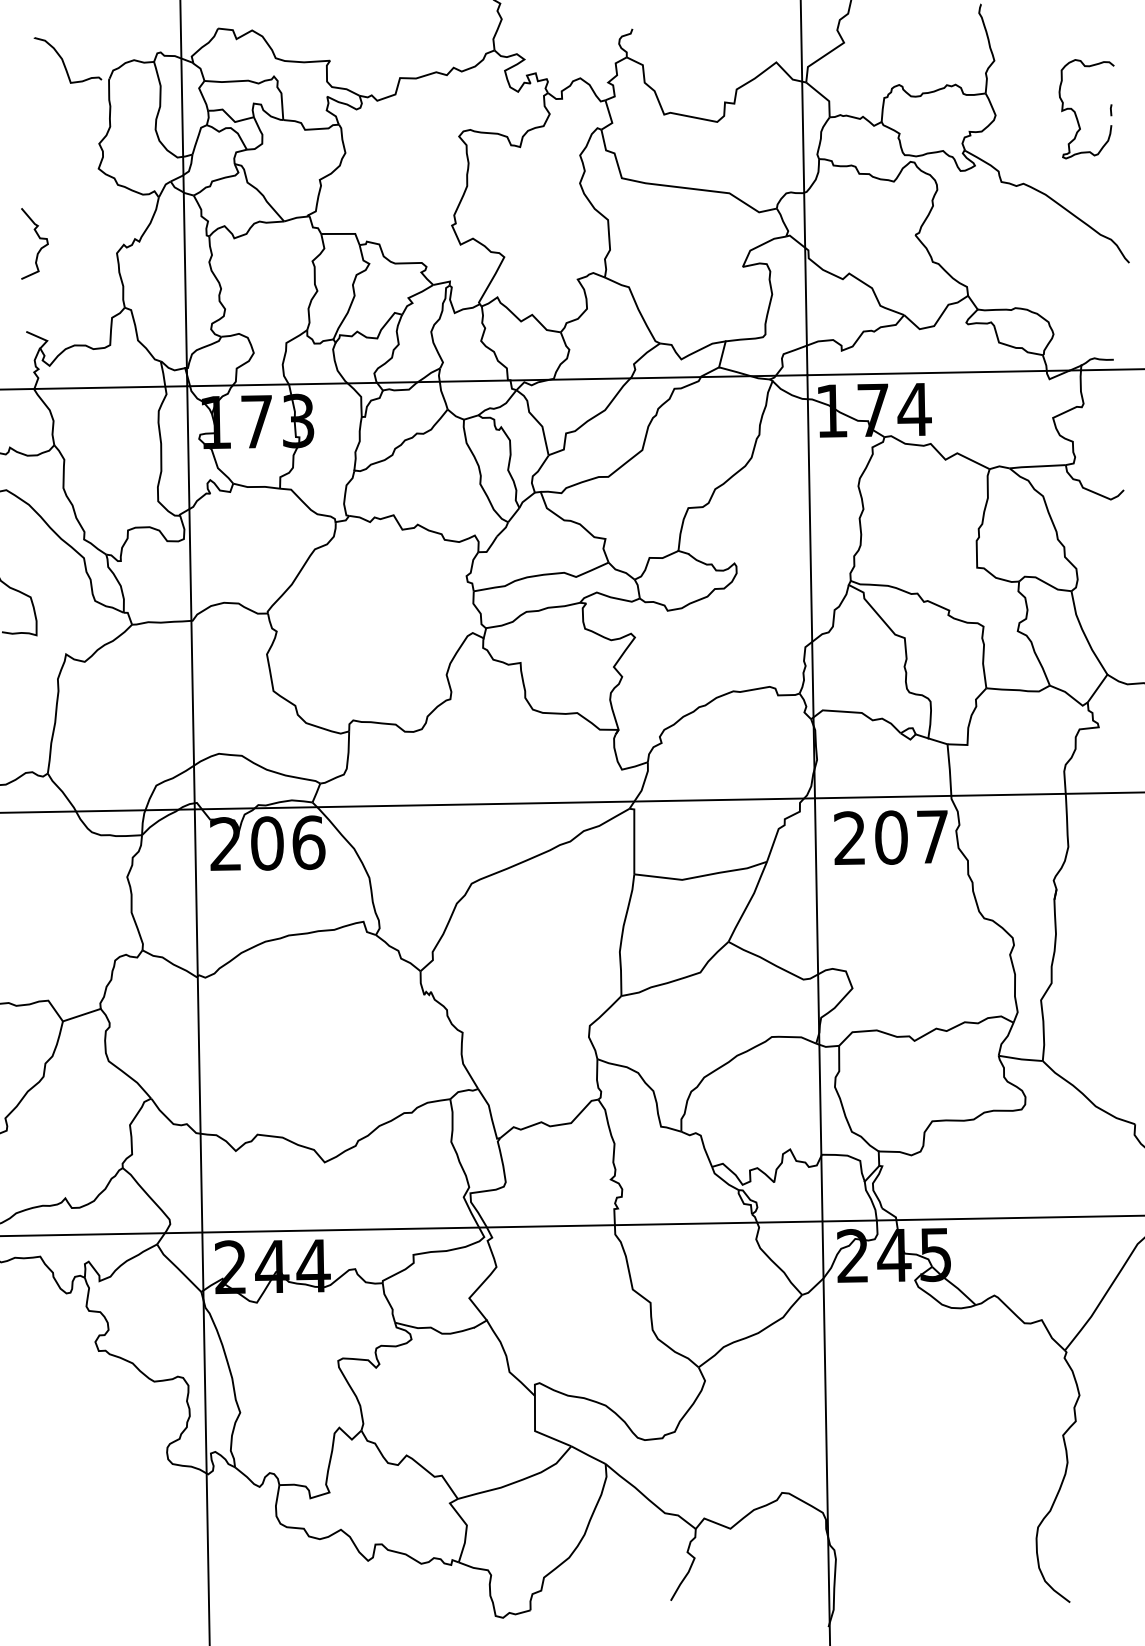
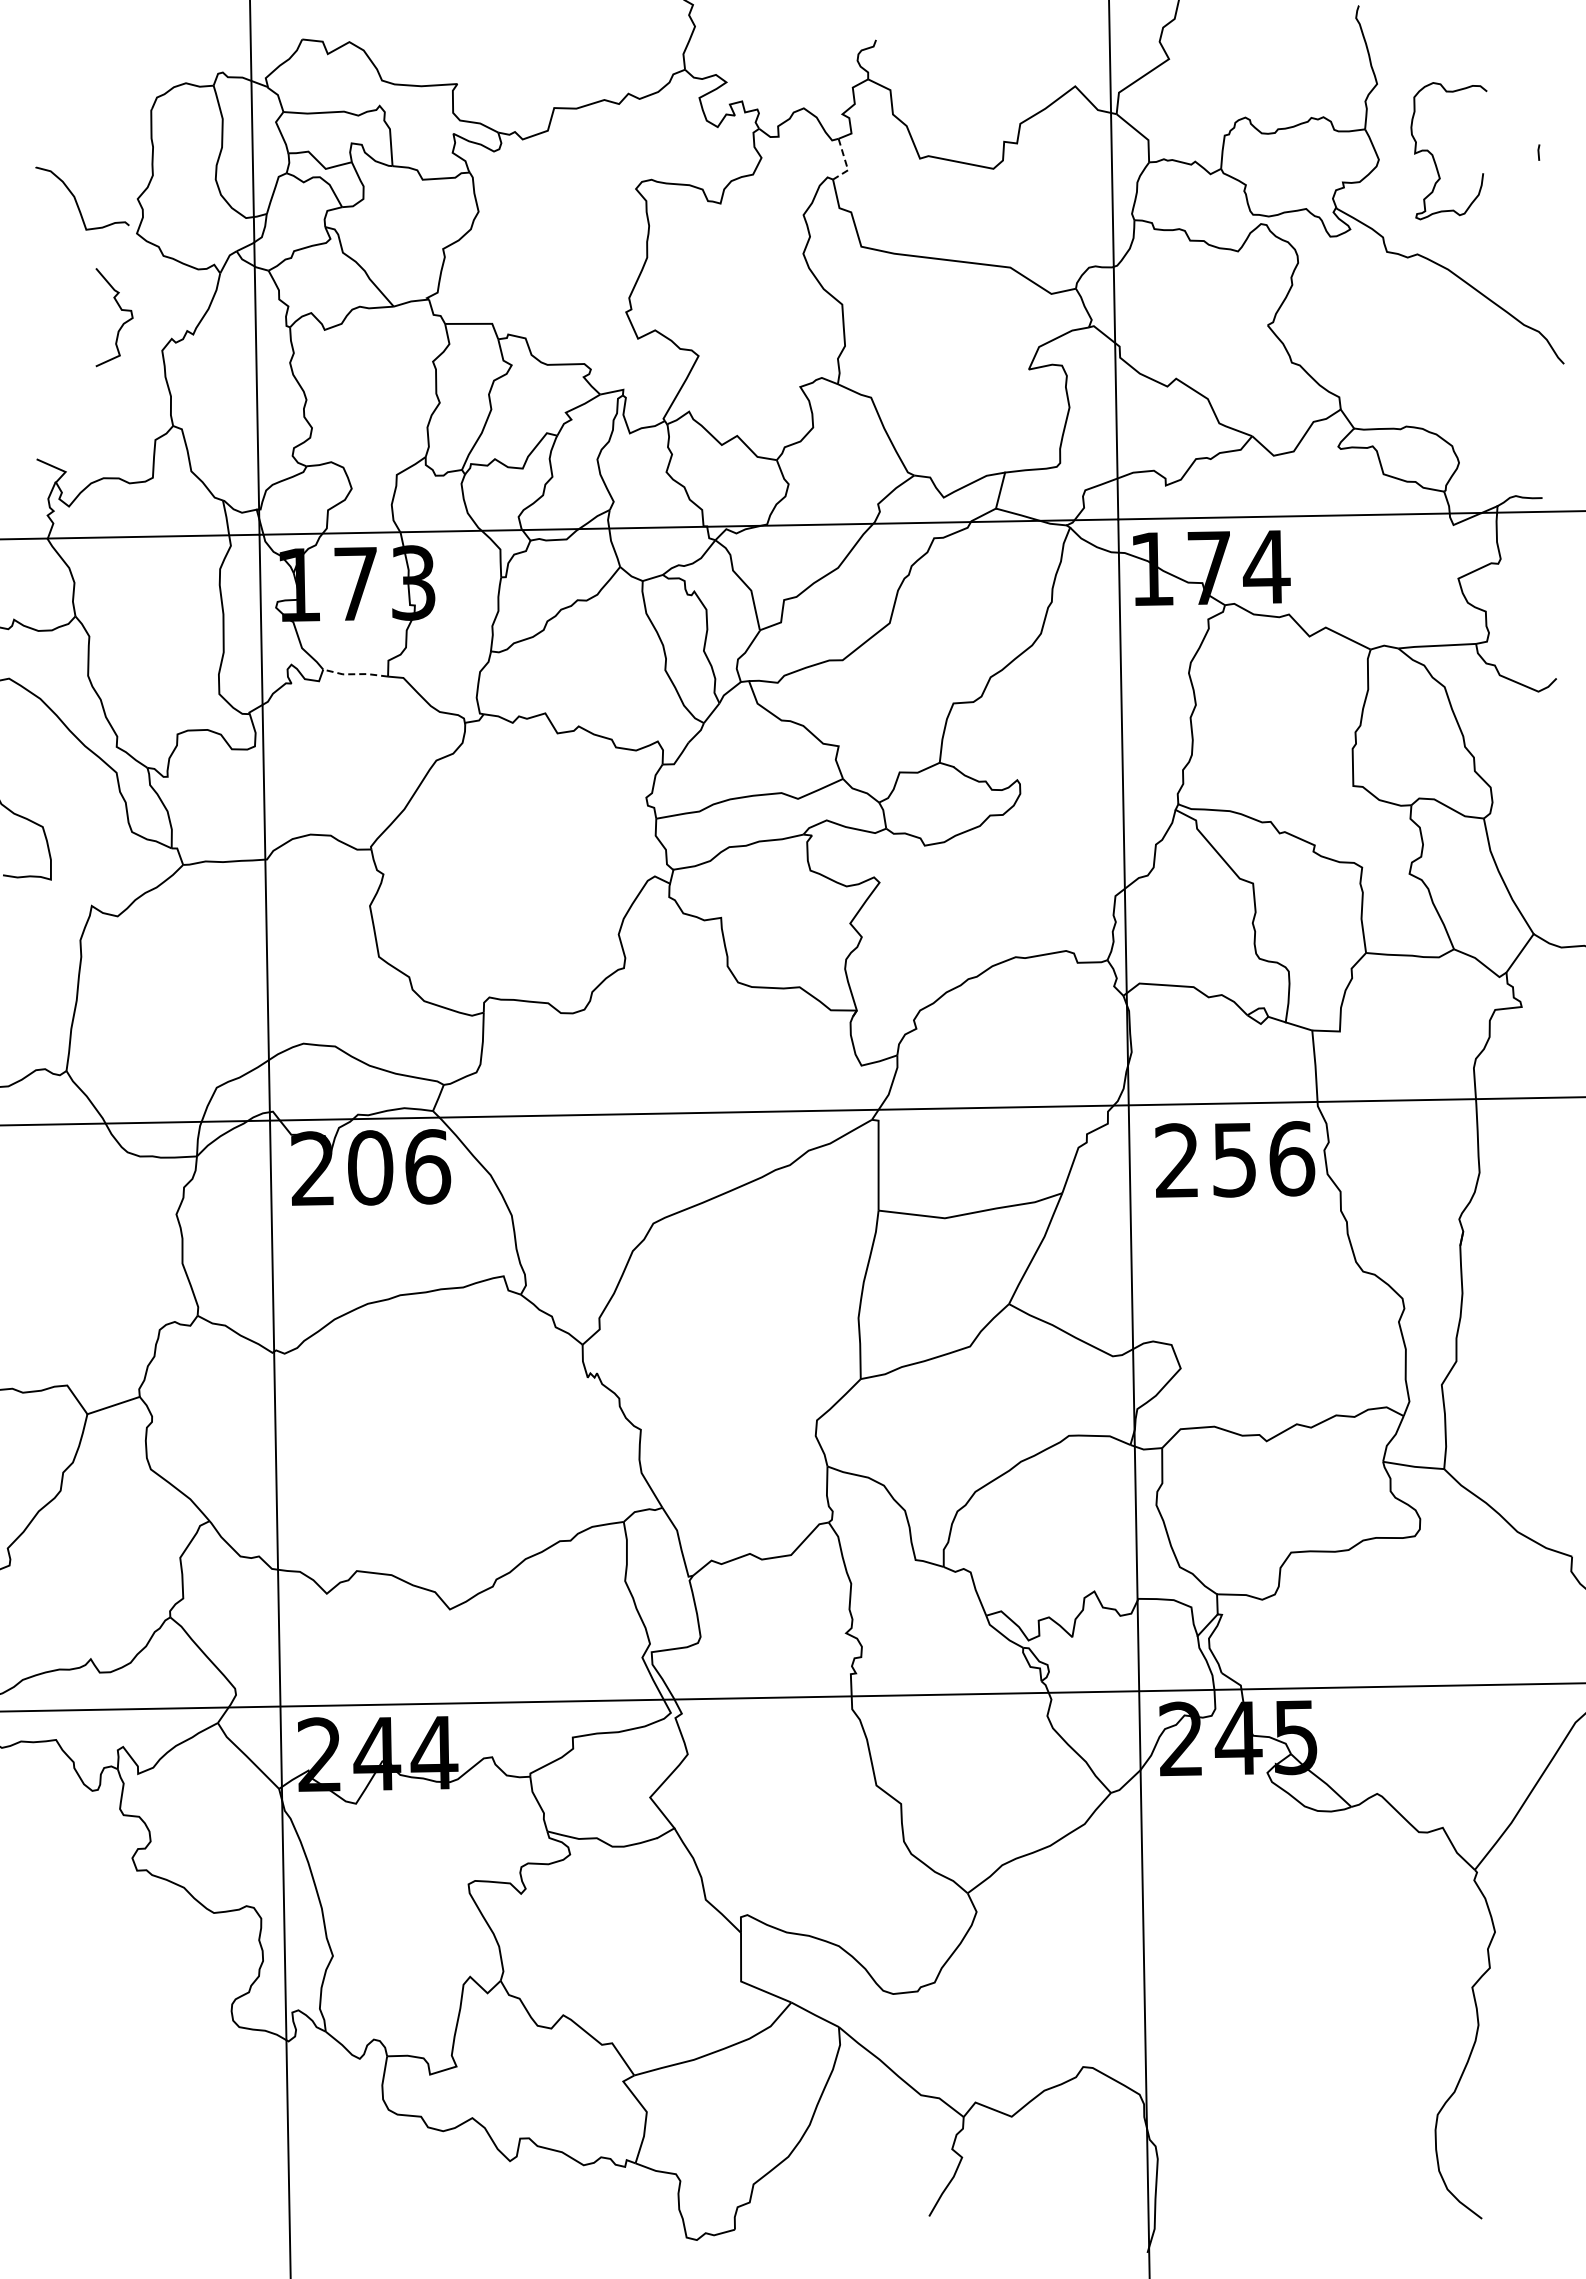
curve: (64, 62) -> (77, 201), moved
curve: (1076, 113) -> (1434, 157), moved
line: (611, 118) -> (846, 163), solid -> dashed
curve: (39, 238) -> (121, 310), moved
line: (255, 487) -> (354, 674), solid -> dashed
text: (912, 837) -> (1263, 1159), 207 -> 256

